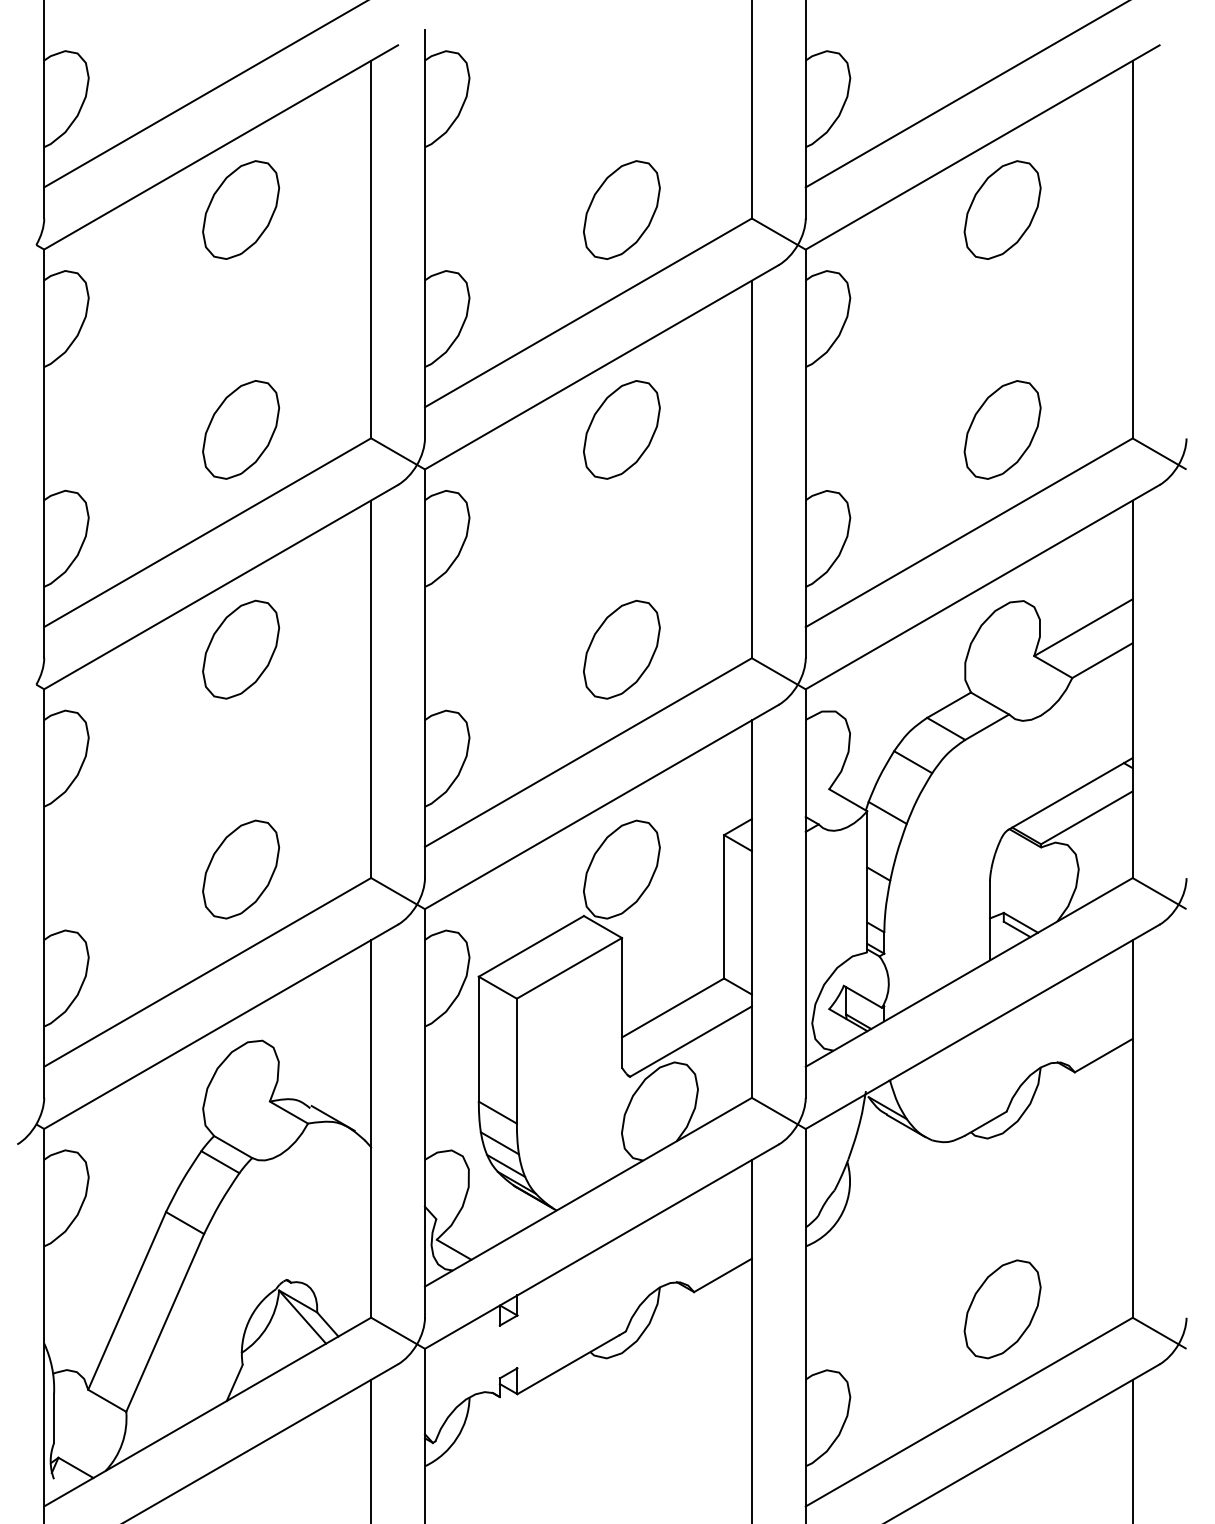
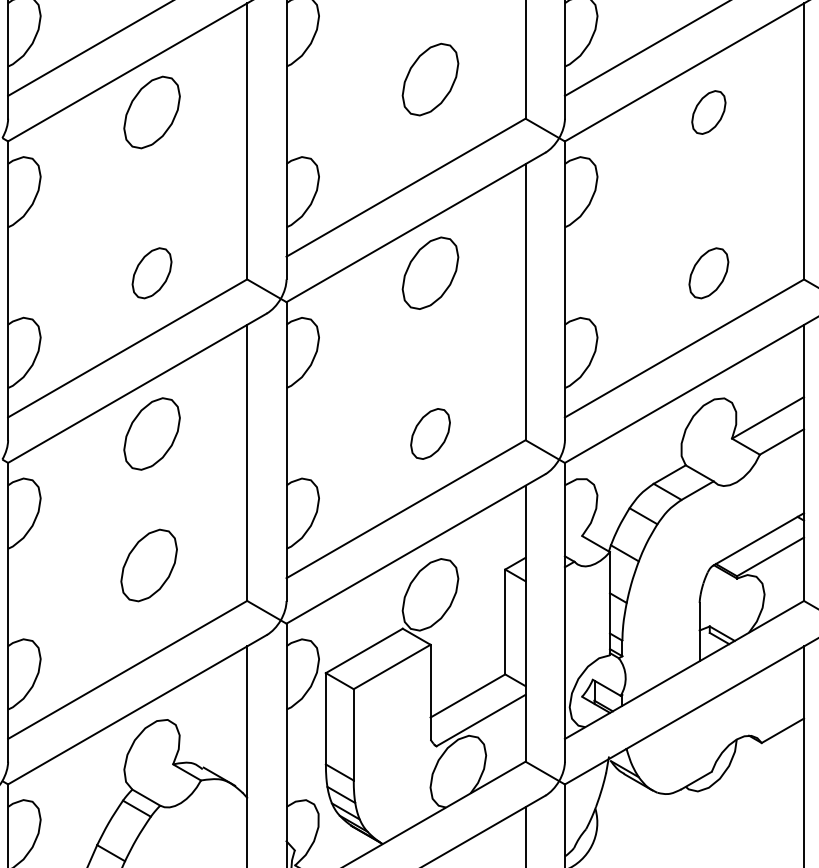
part: (621, 209) -> (430, 79), moved
part: (1002, 209) -> (708, 112), size x0.6
part: (240, 429) -> (151, 272), size x0.7
part: (1002, 429) -> (708, 272), size x0.7
part: (621, 649) -> (430, 433), size x0.7
part: (241, 869) -> (149, 565), moved

